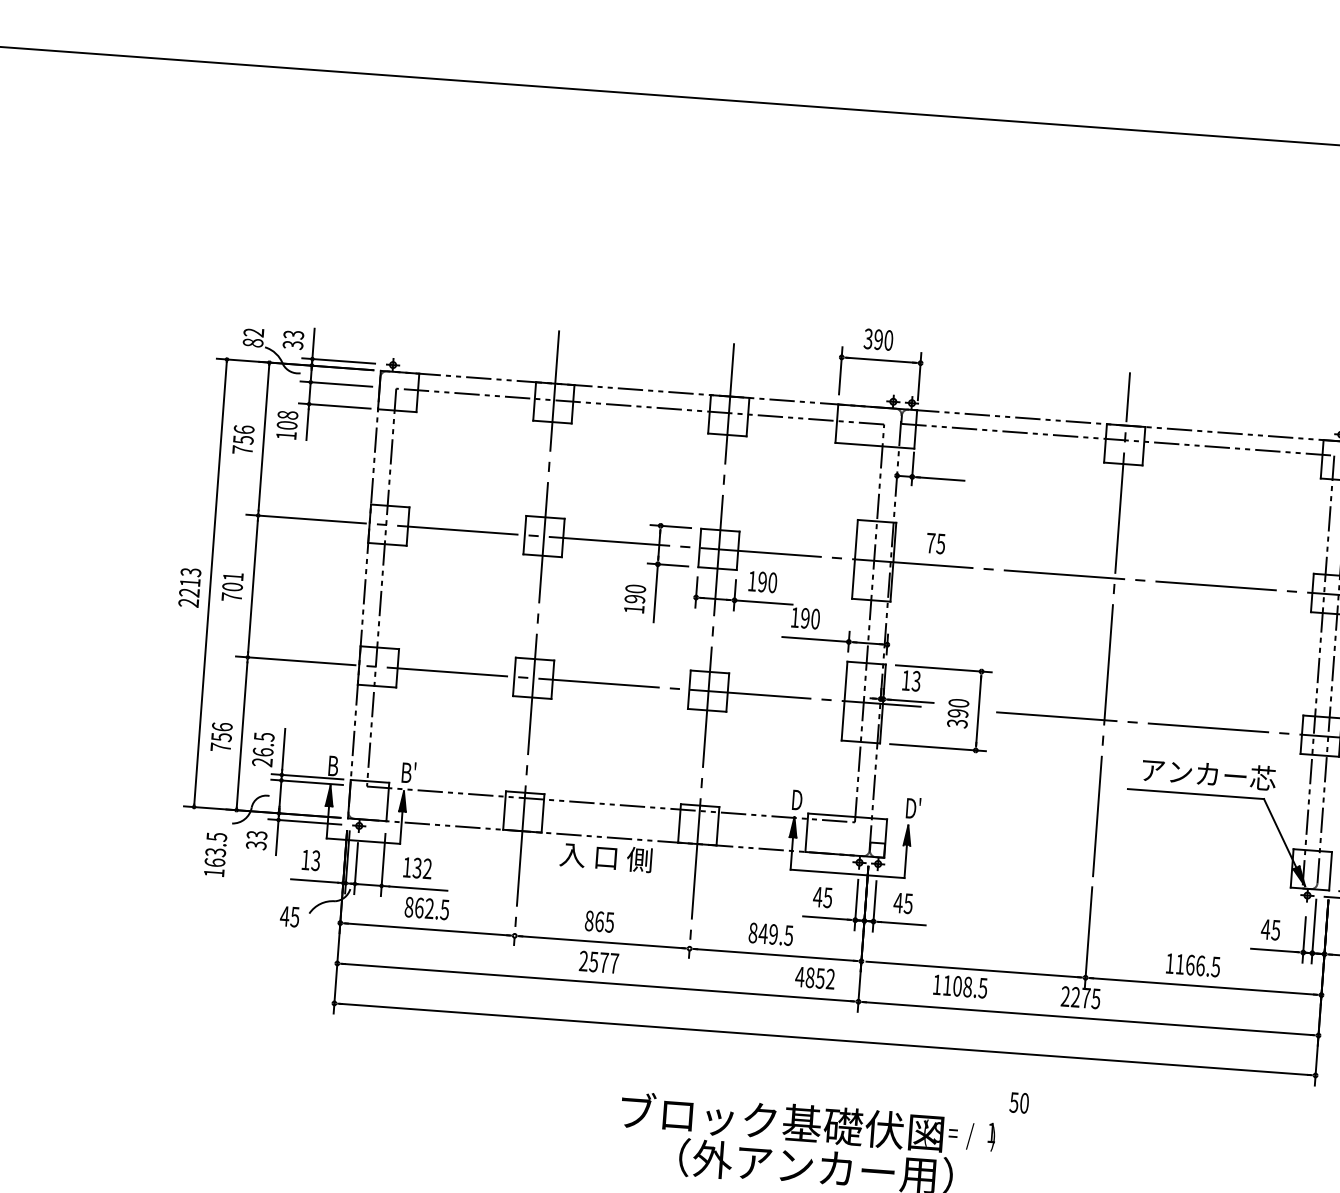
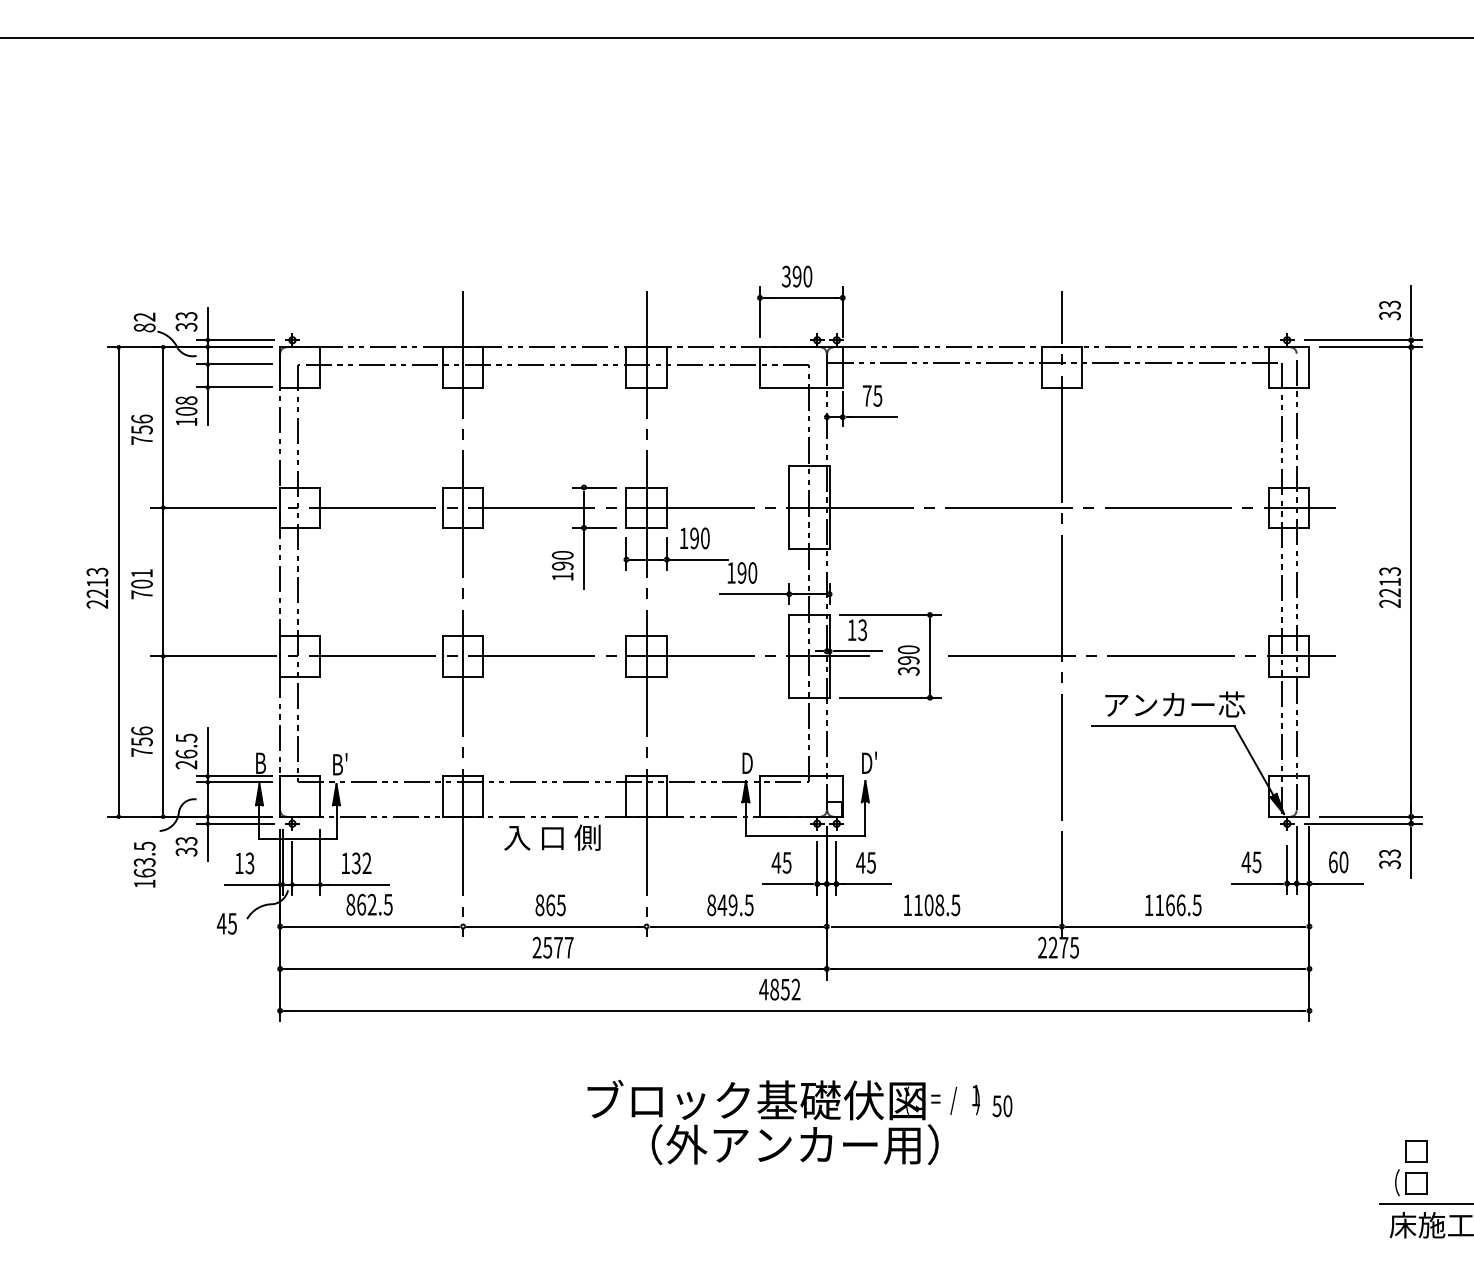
text: (935, 543) -> (872, 395), moved
text: (814, 977) -> (779, 989), moved
text: (960, 986) -> (932, 905), moved
text: (1019, 1103) -> (1002, 1106), moved

